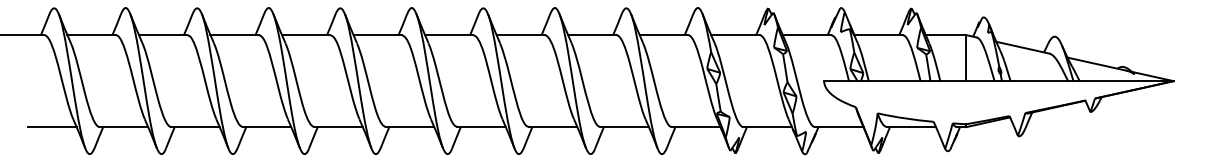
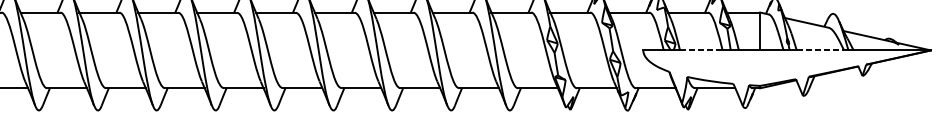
line: (894, 81) -> (701, 50), solid -> dashed
line: (1039, 81) -> (820, 50), solid -> dashed

